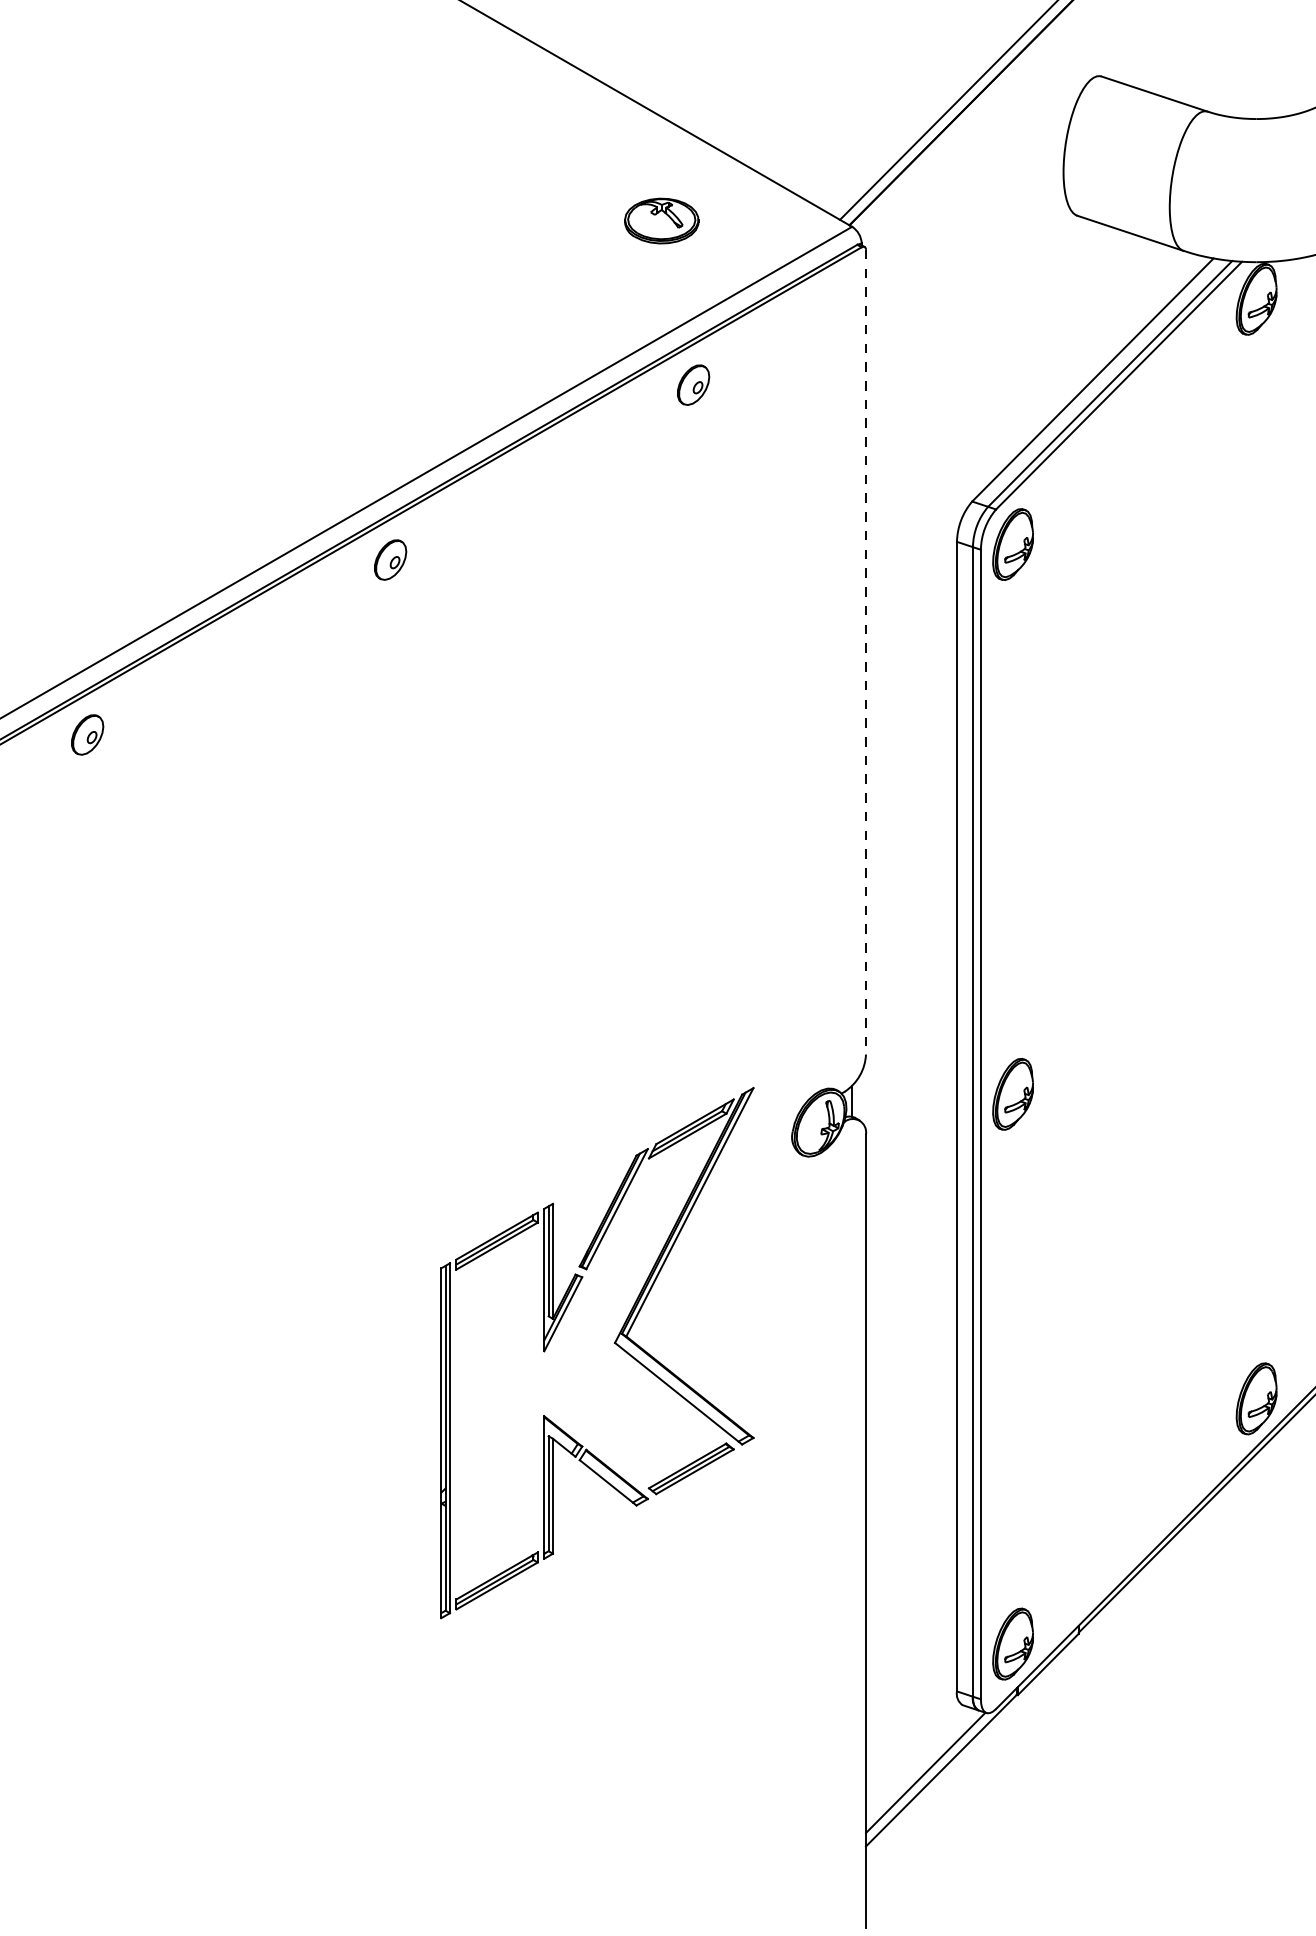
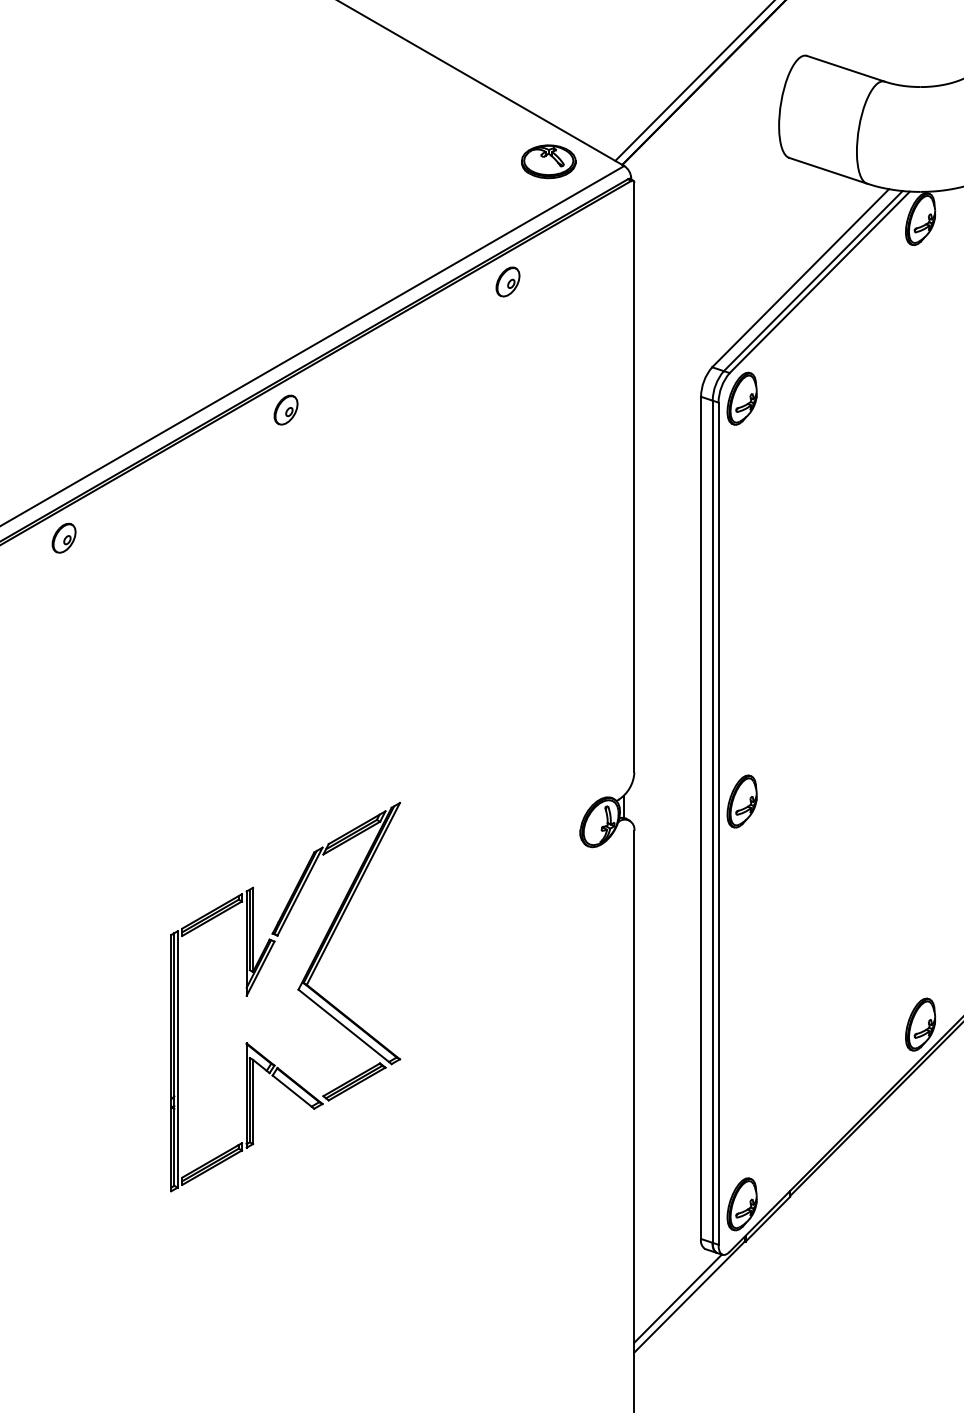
part: (661, 220) -> (548, 161), moved
line: (866, 652) -> (634, 477), dashed -> solid
part: (613, 1344) -> (297, 990), moved

